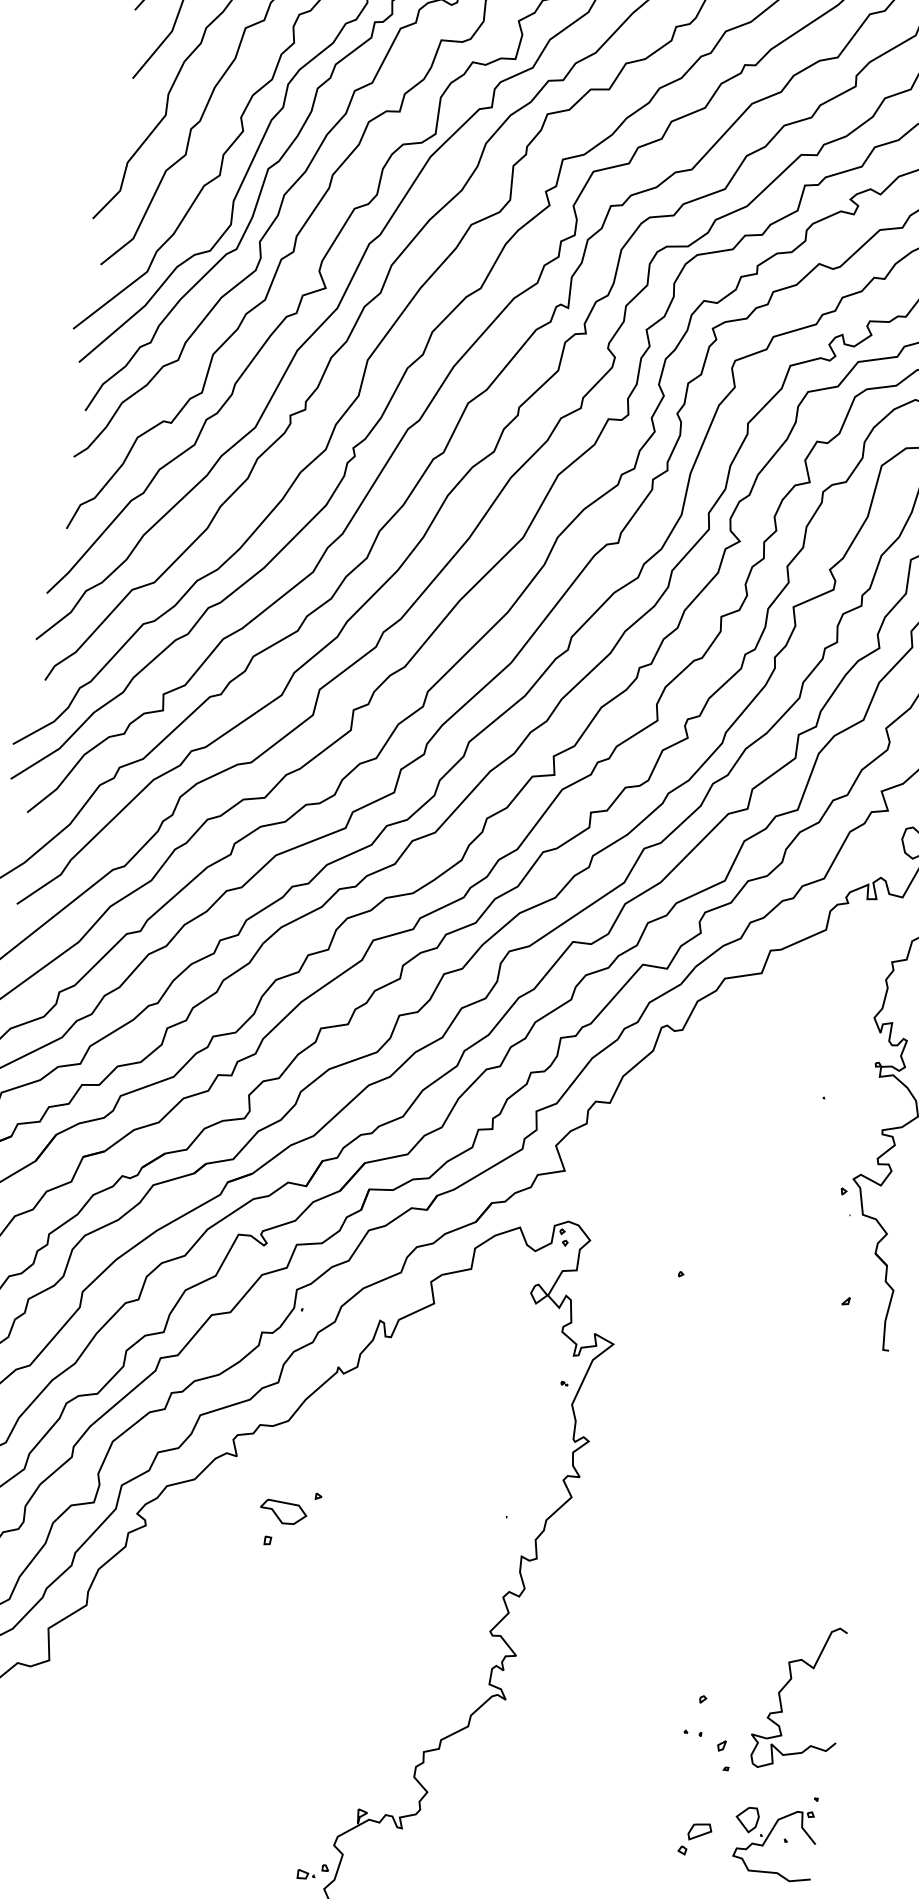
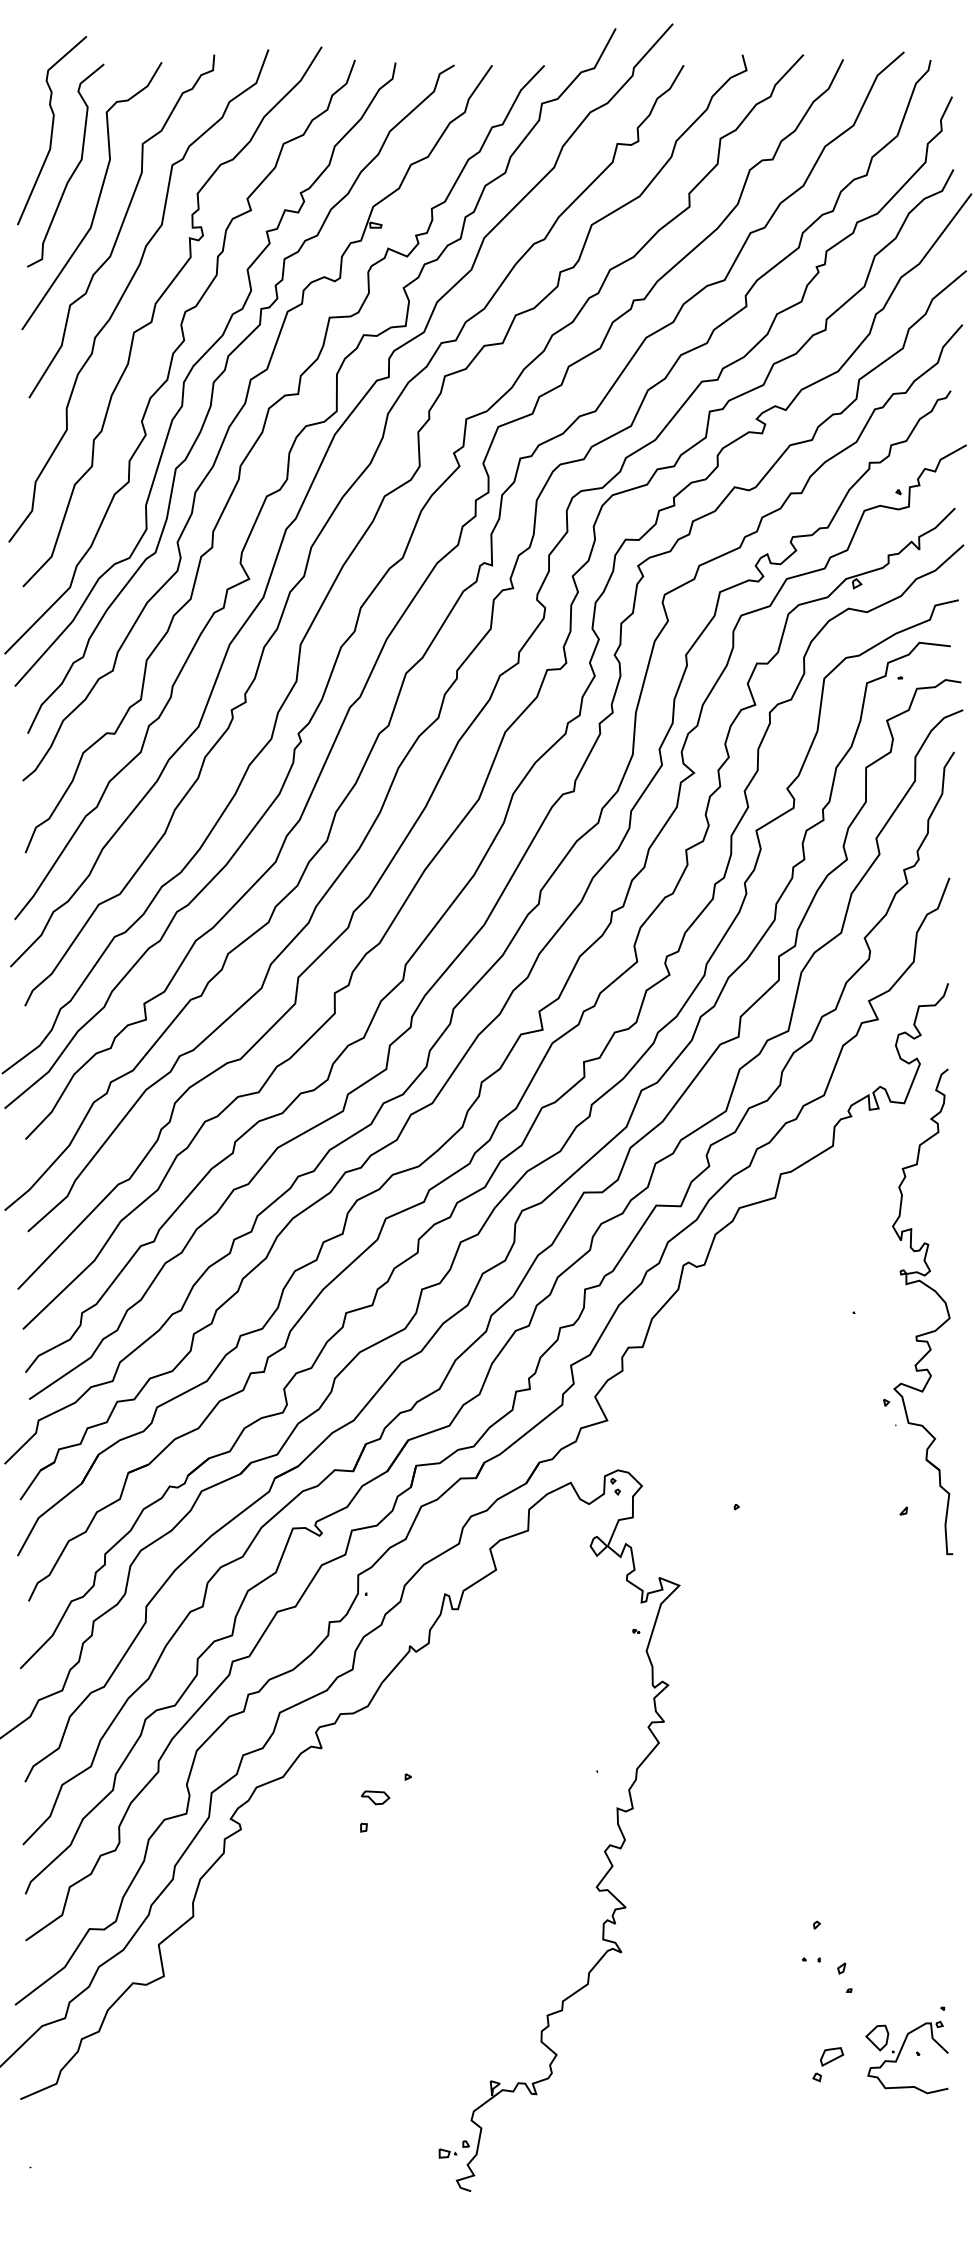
part: (283, 1512) -> (375, 1797), size x0.6
curve: (786, 1686) -> (897, 1900), removed

